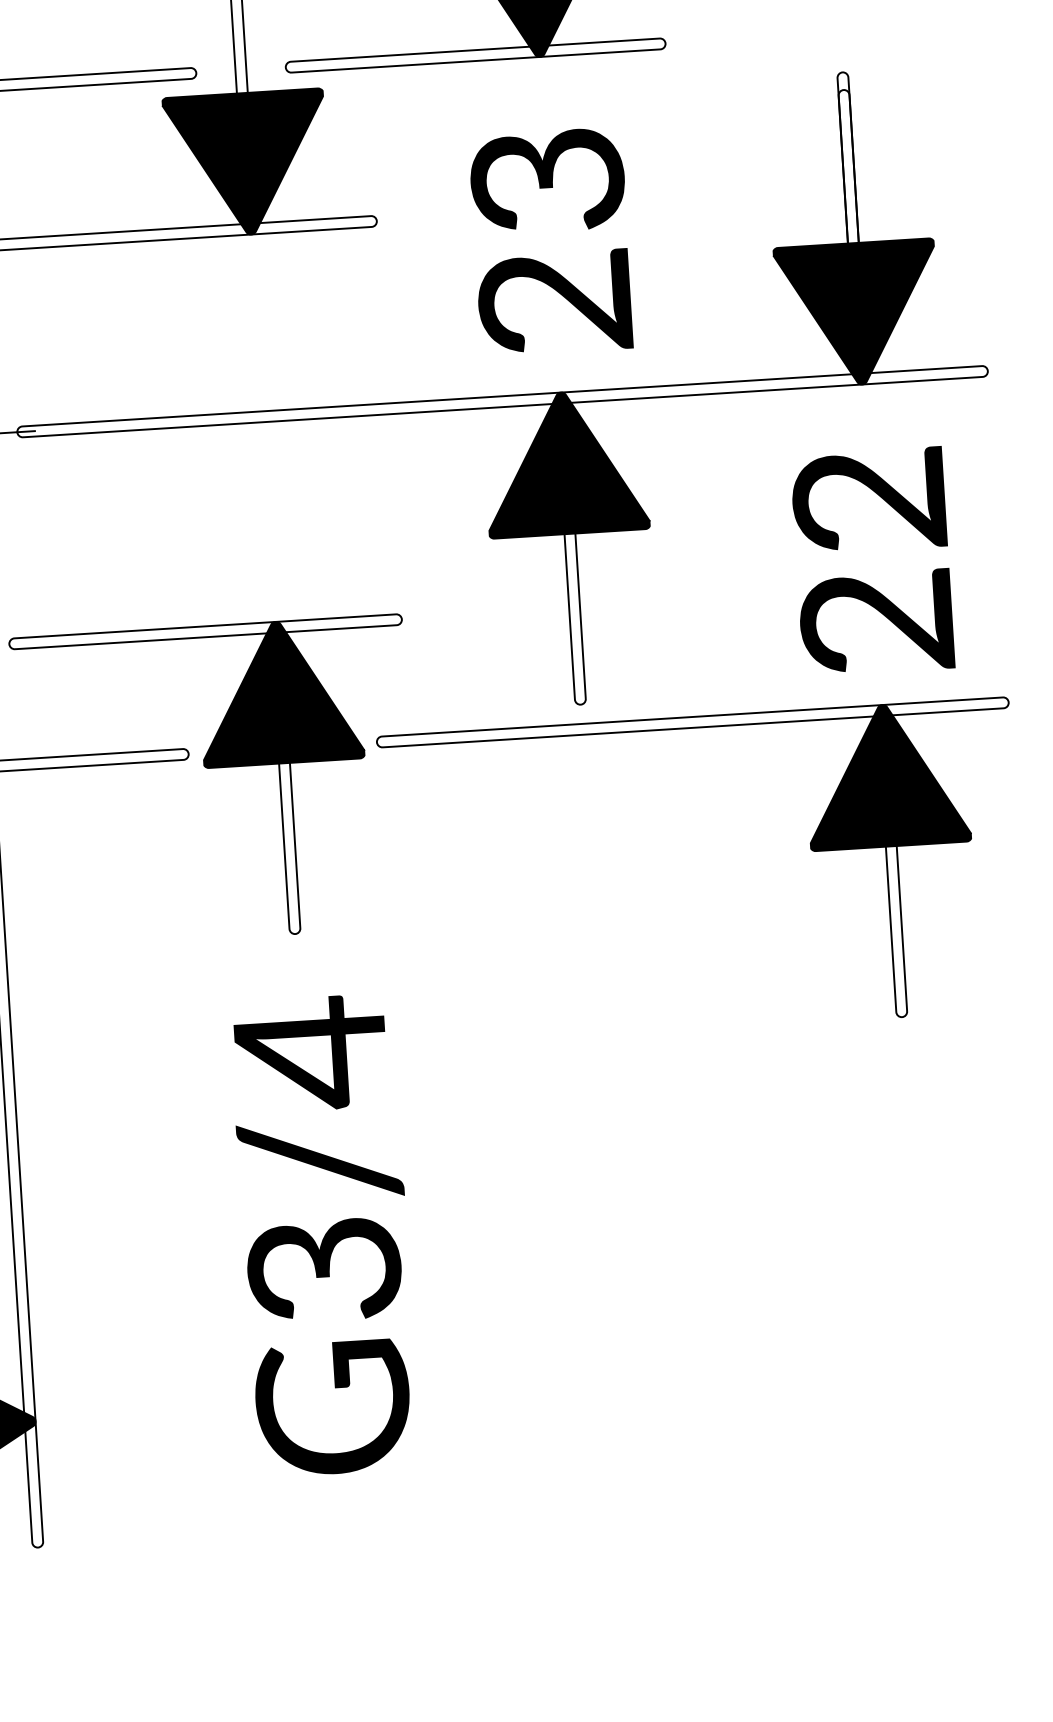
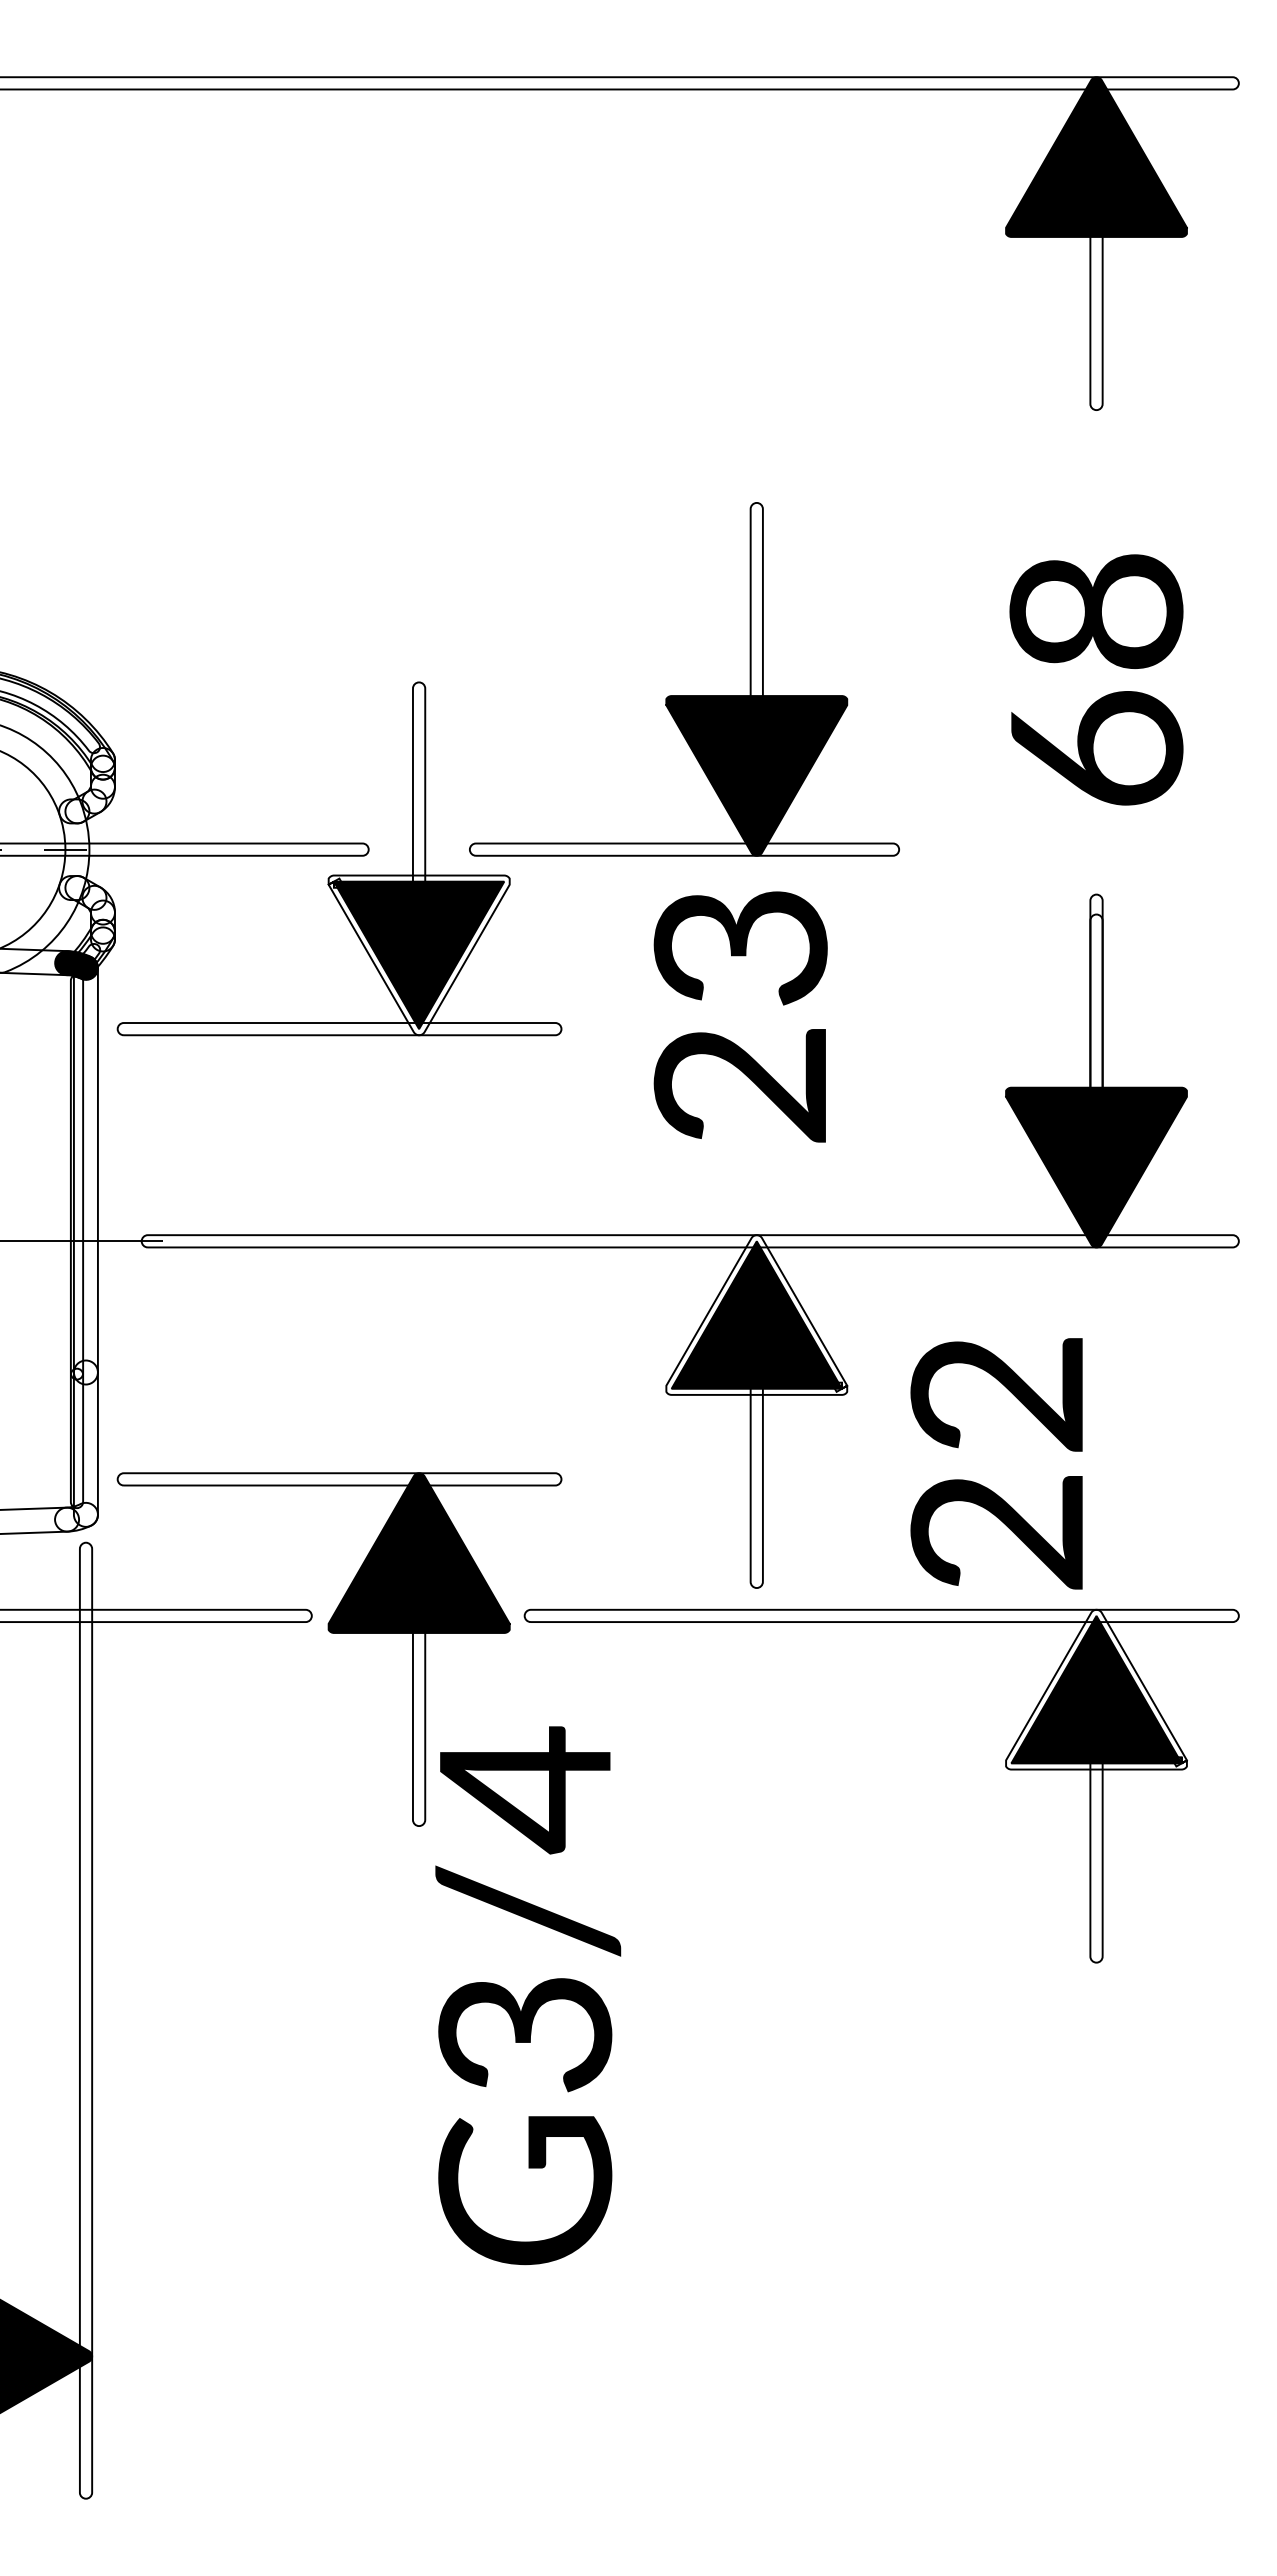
fill: (246, 164) -> (418, 955), removed
text: (551, 241) -> (740, 1016), moved
fill: (565, 462) -> (756, 1314), removed
text: (872, 561) -> (996, 1463), moved
fill: (886, 775) -> (1096, 1689), removed
text: (325, 1235) -> (528, 1995), moved

